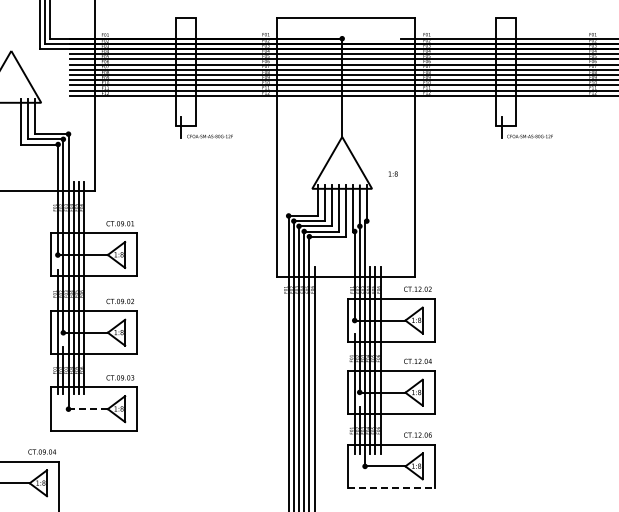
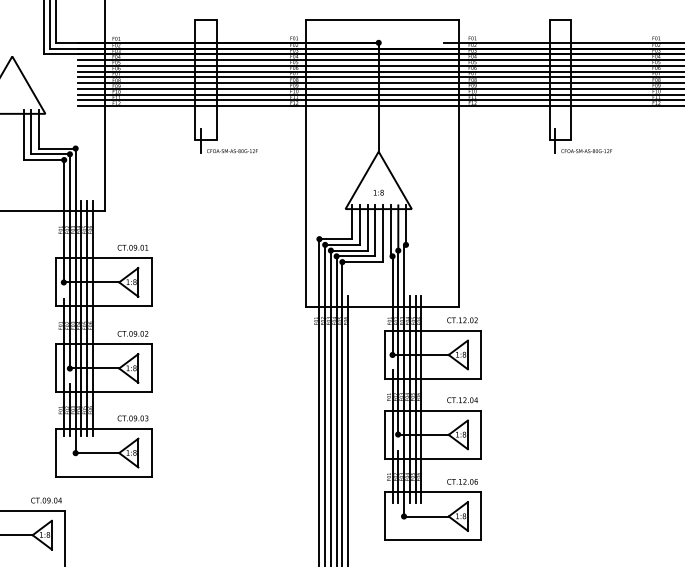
text: (393, 173) -> (379, 192), moved
line: (88, 409) -> (97, 453), dashed -> solid
line: (391, 487) -> (433, 539), dashed -> solid

